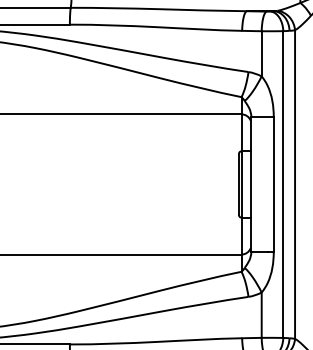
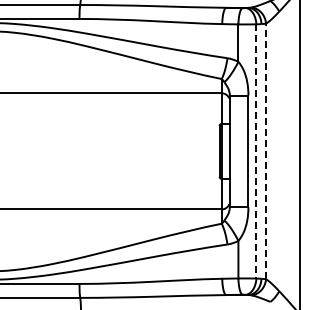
line: (283, 184) -> (256, 151), solid -> dashed
line: (295, 184) -> (266, 151), solid -> dashed

